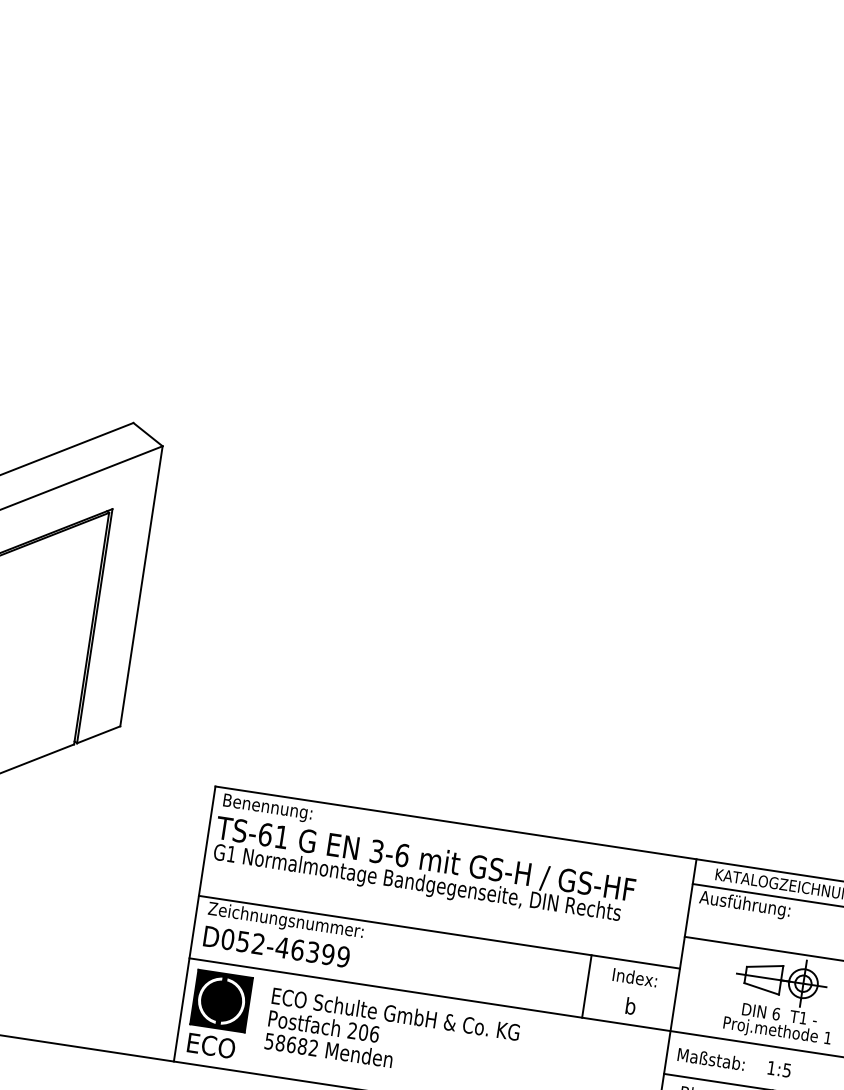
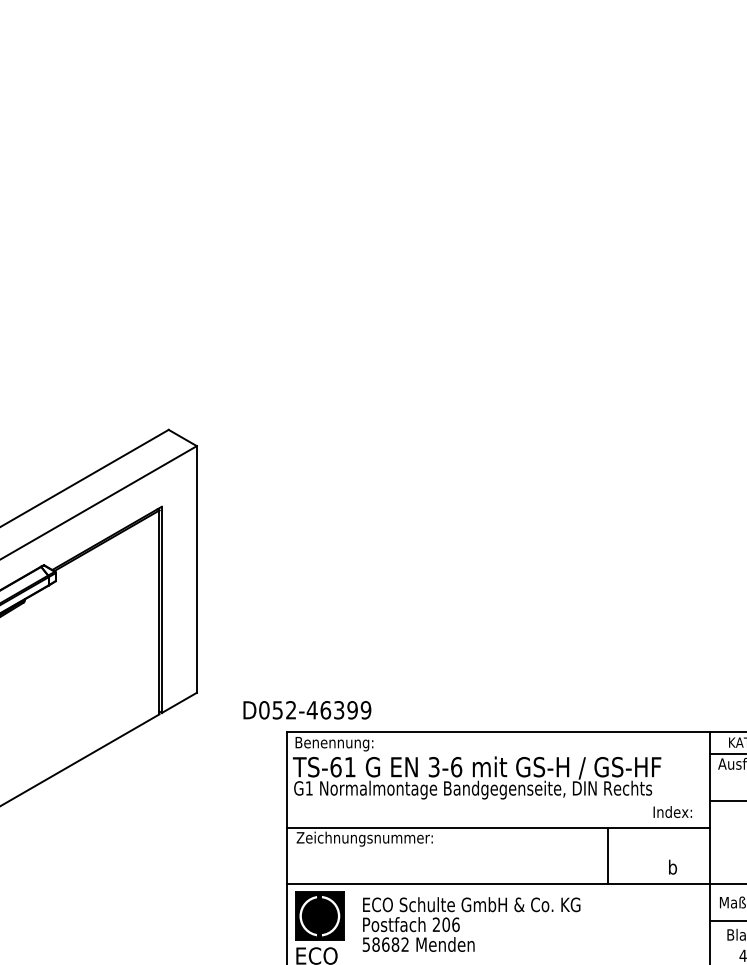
text: (276, 947) -> (307, 710), moved
text: (634, 976) -> (672, 811), moved
line: (586, 985) -> (608, 855), moved

